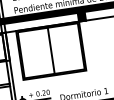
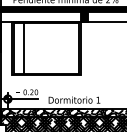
line: (51, 50) -> (24, 48), moved

